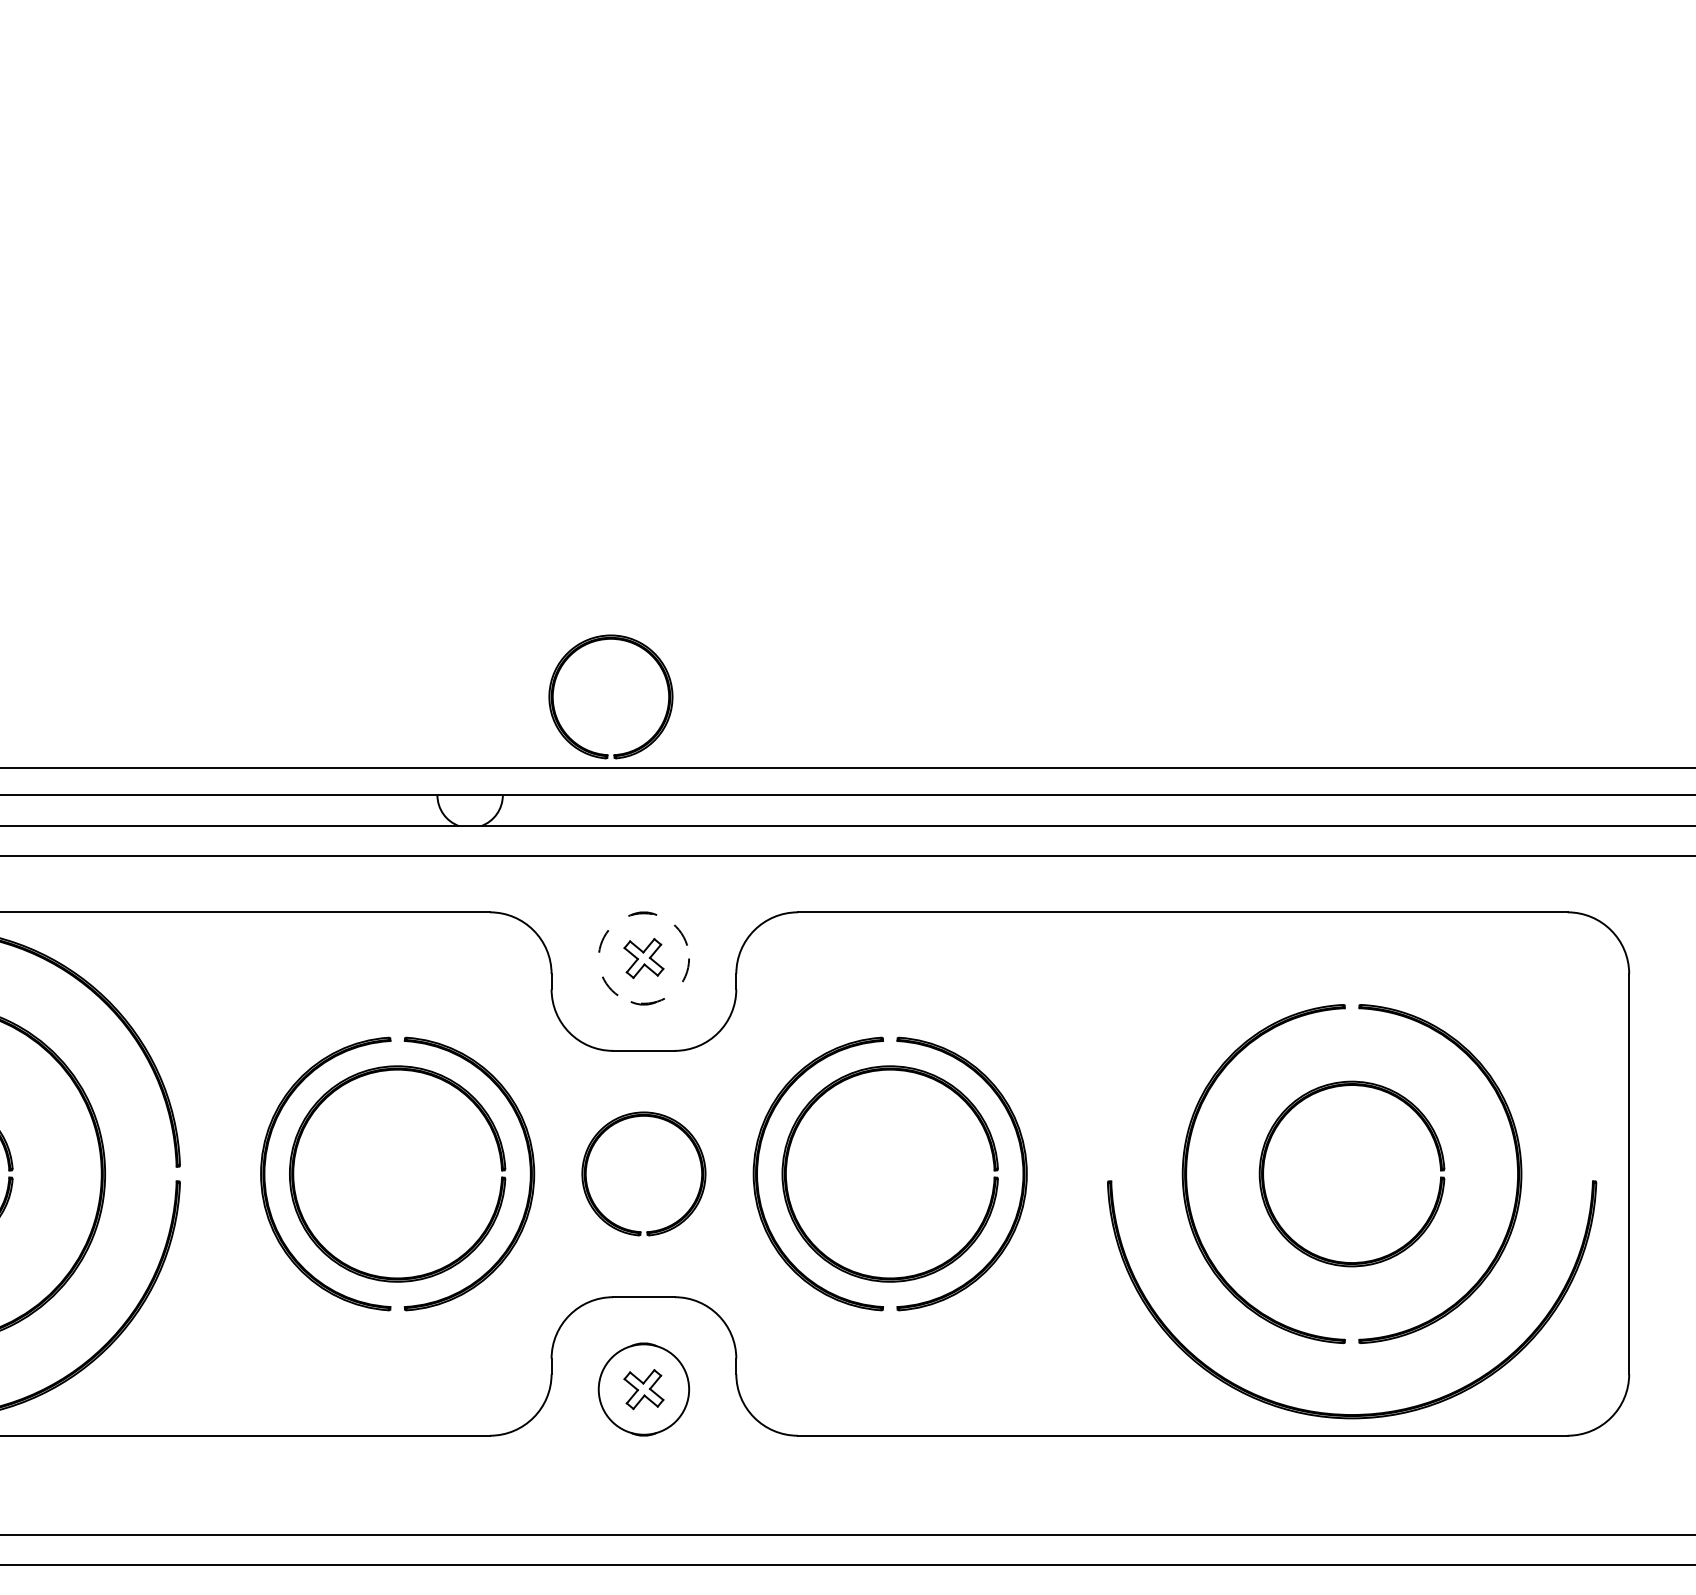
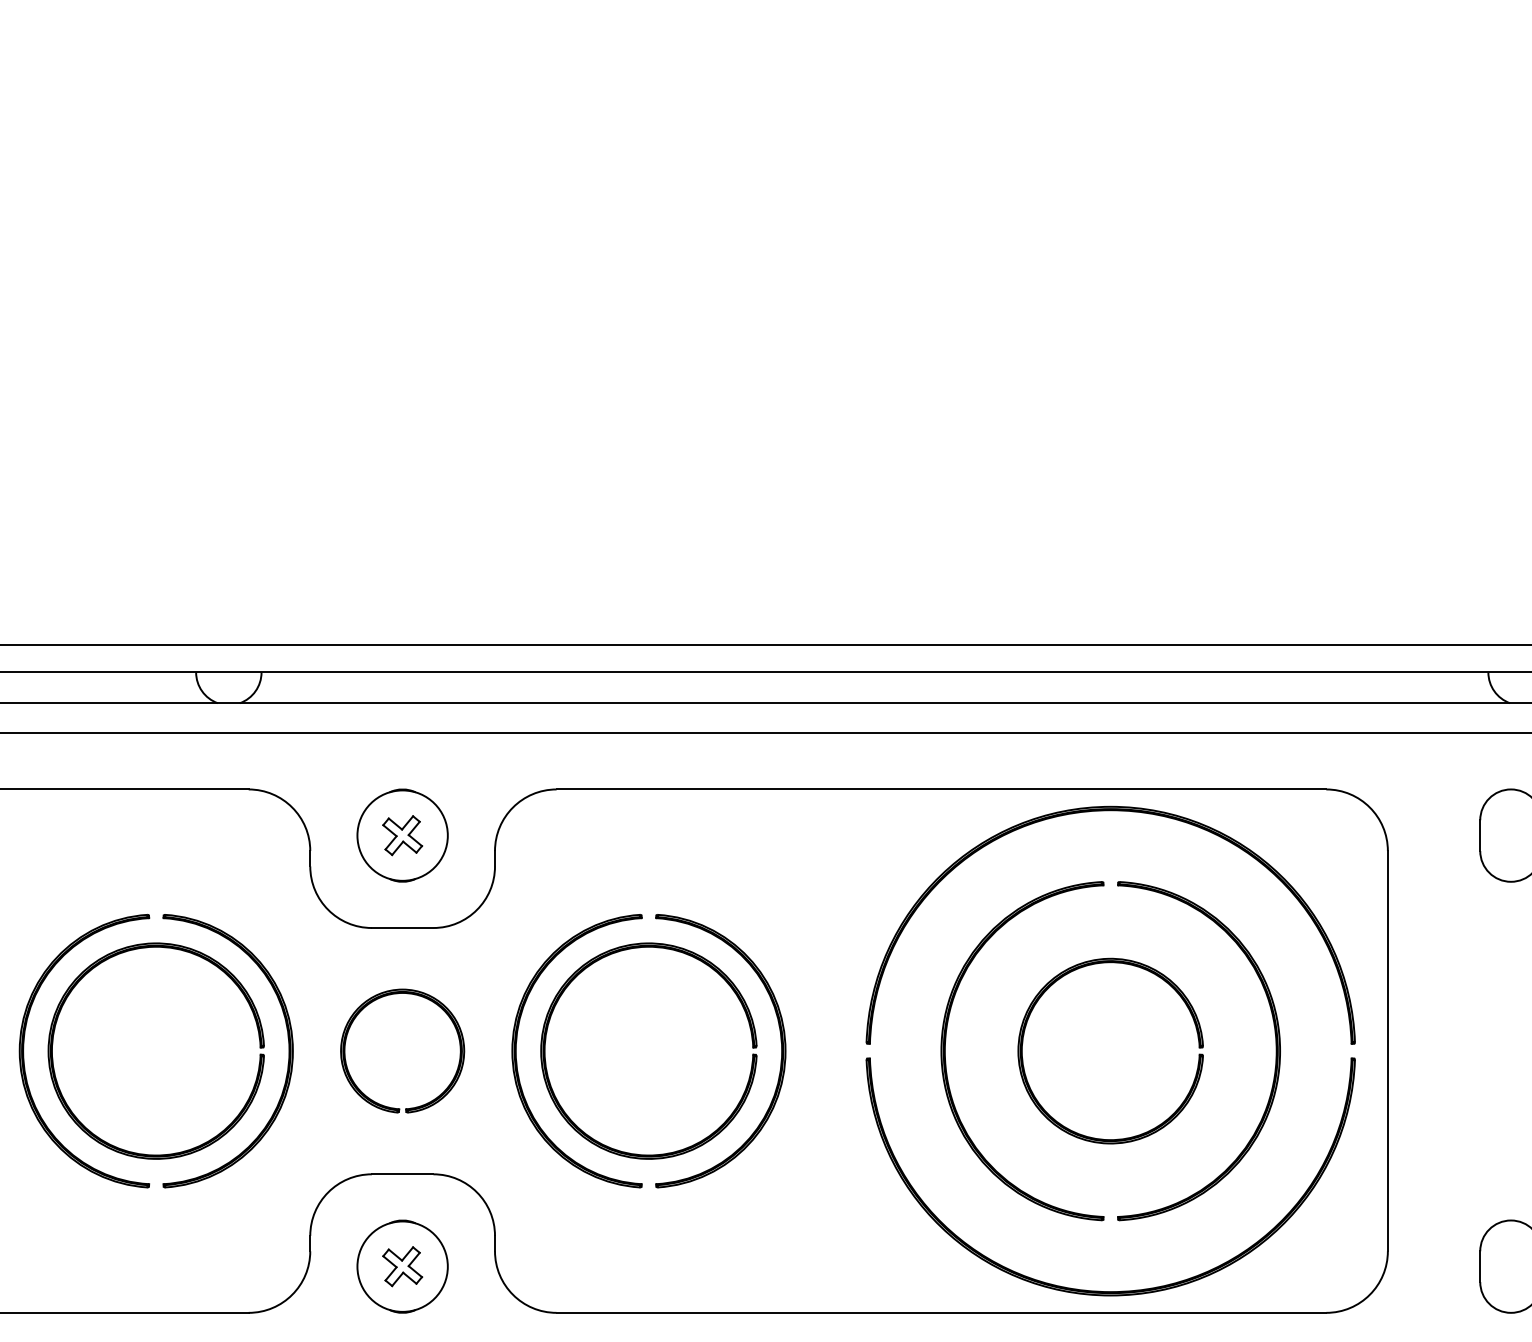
part: (575, 652) -> (334, 529), removed
part: (1359, 934) -> (1118, 811), added
circle: (643, 958) -> (402, 835), dashed -> solid

